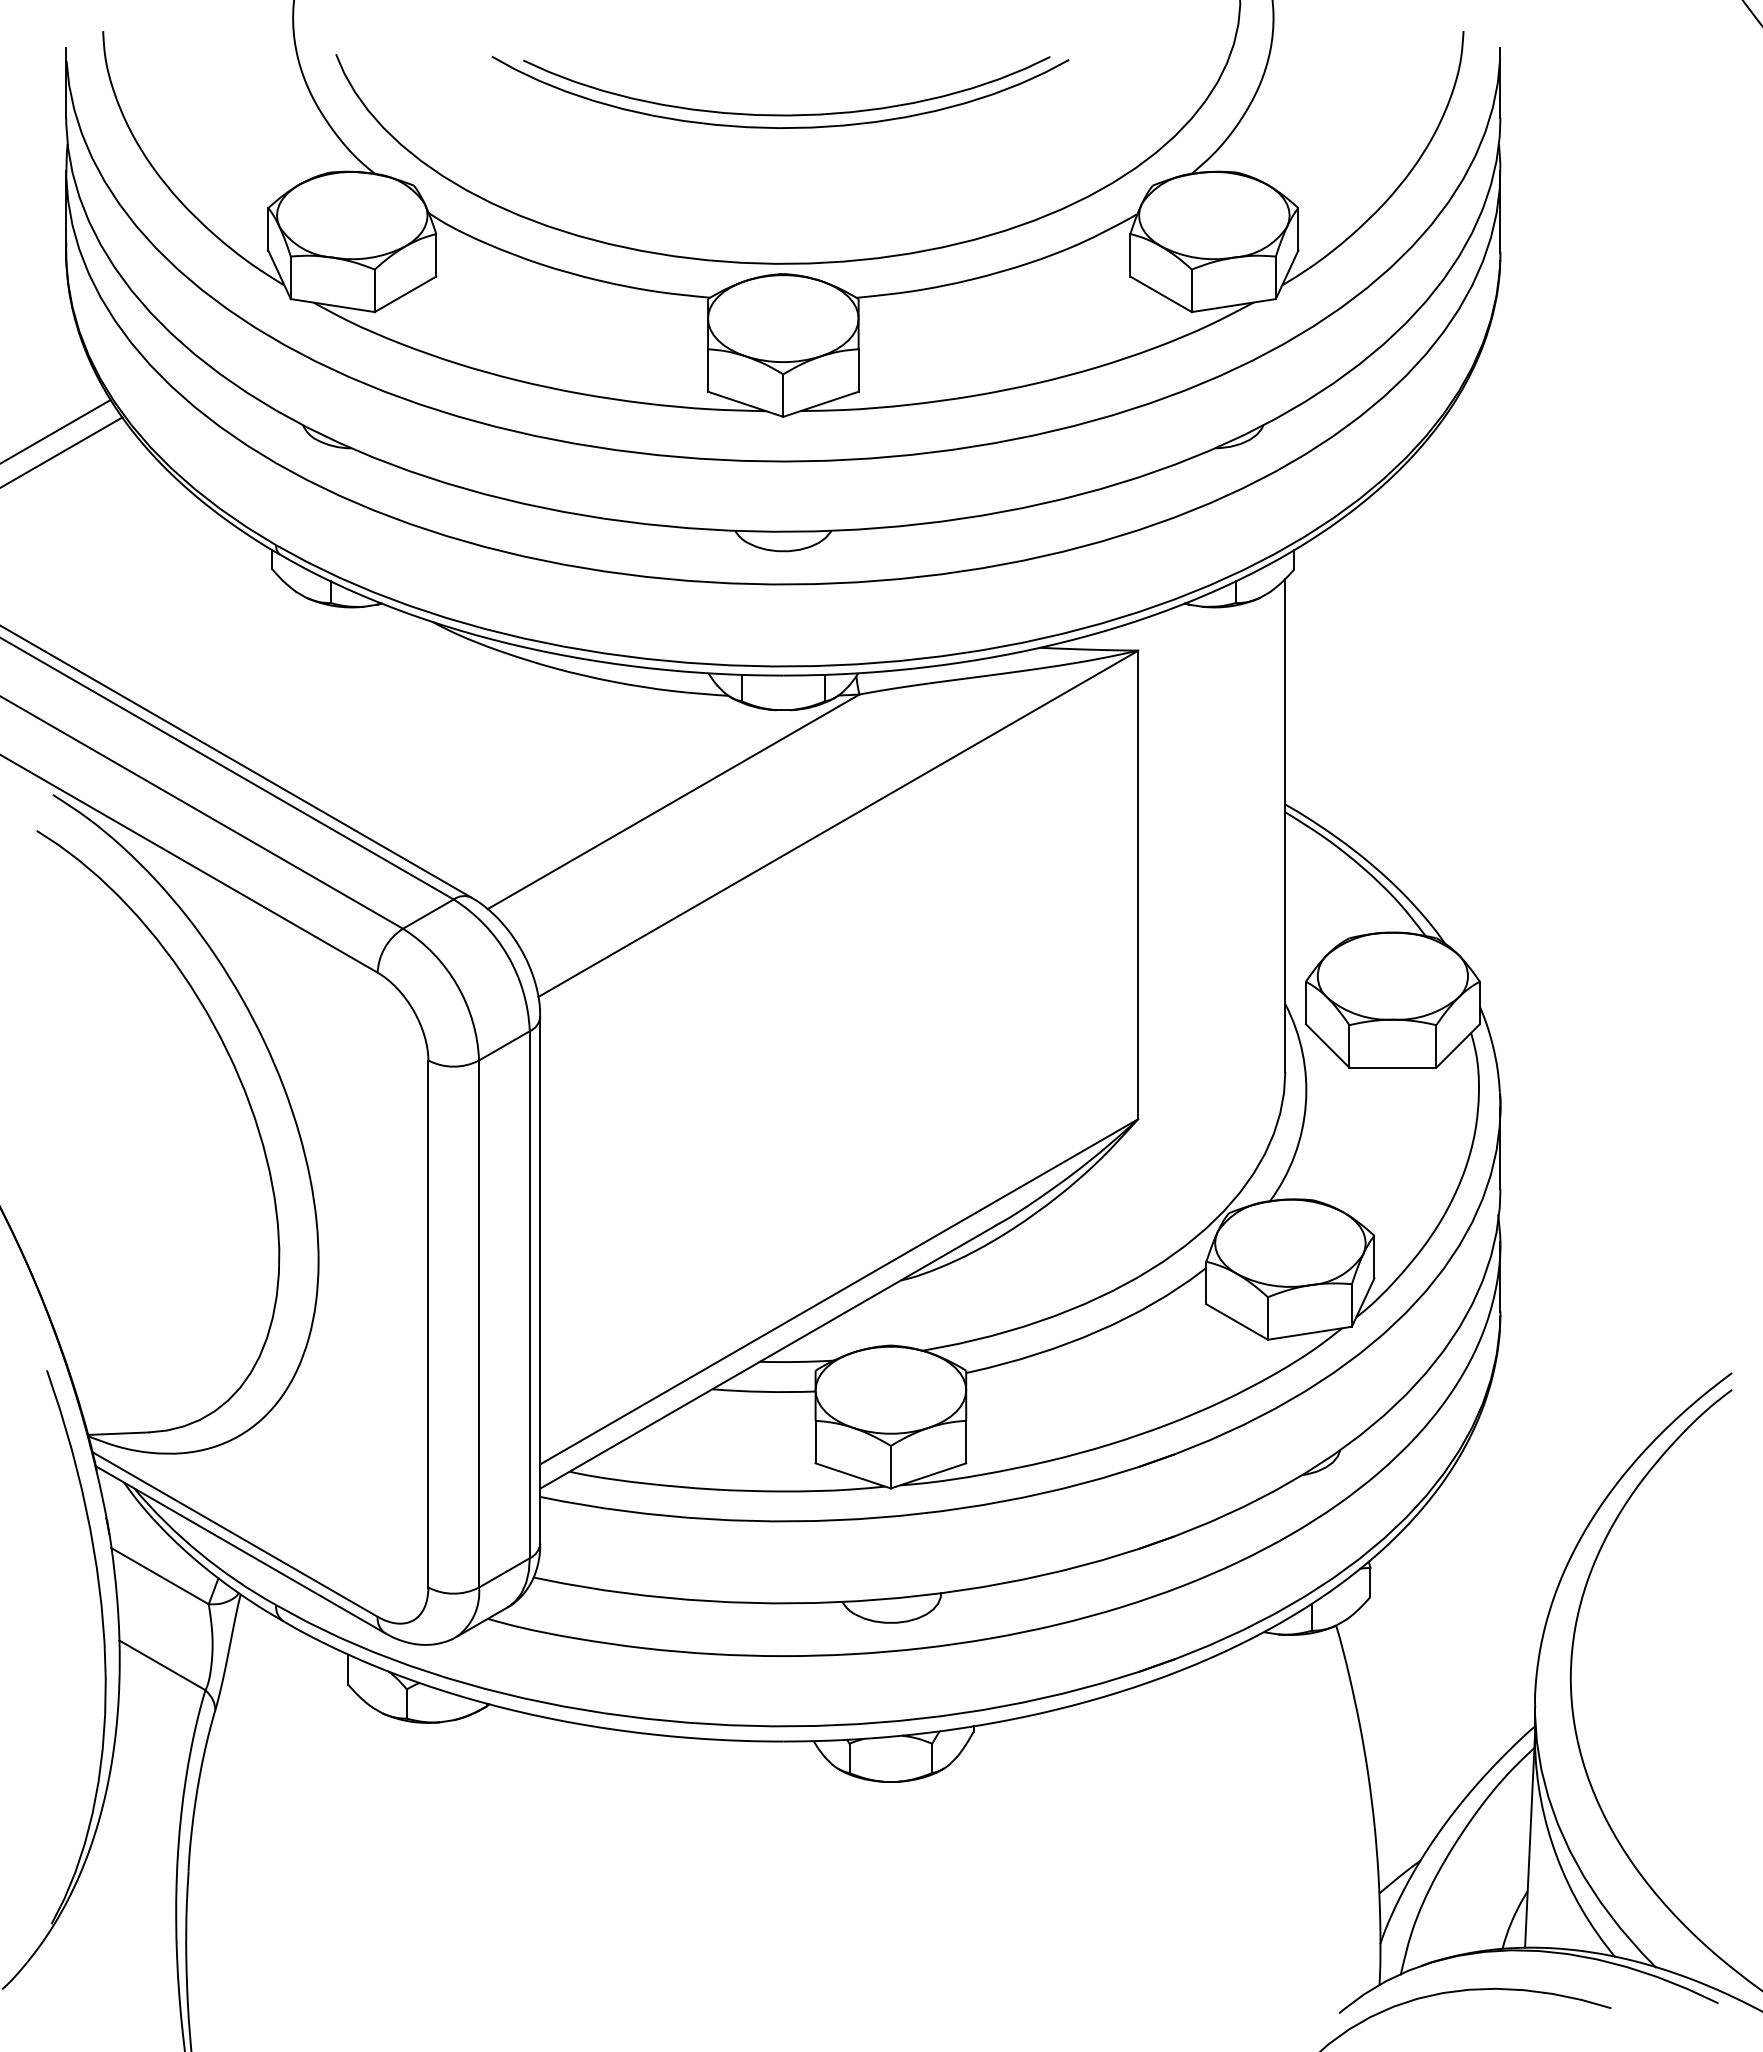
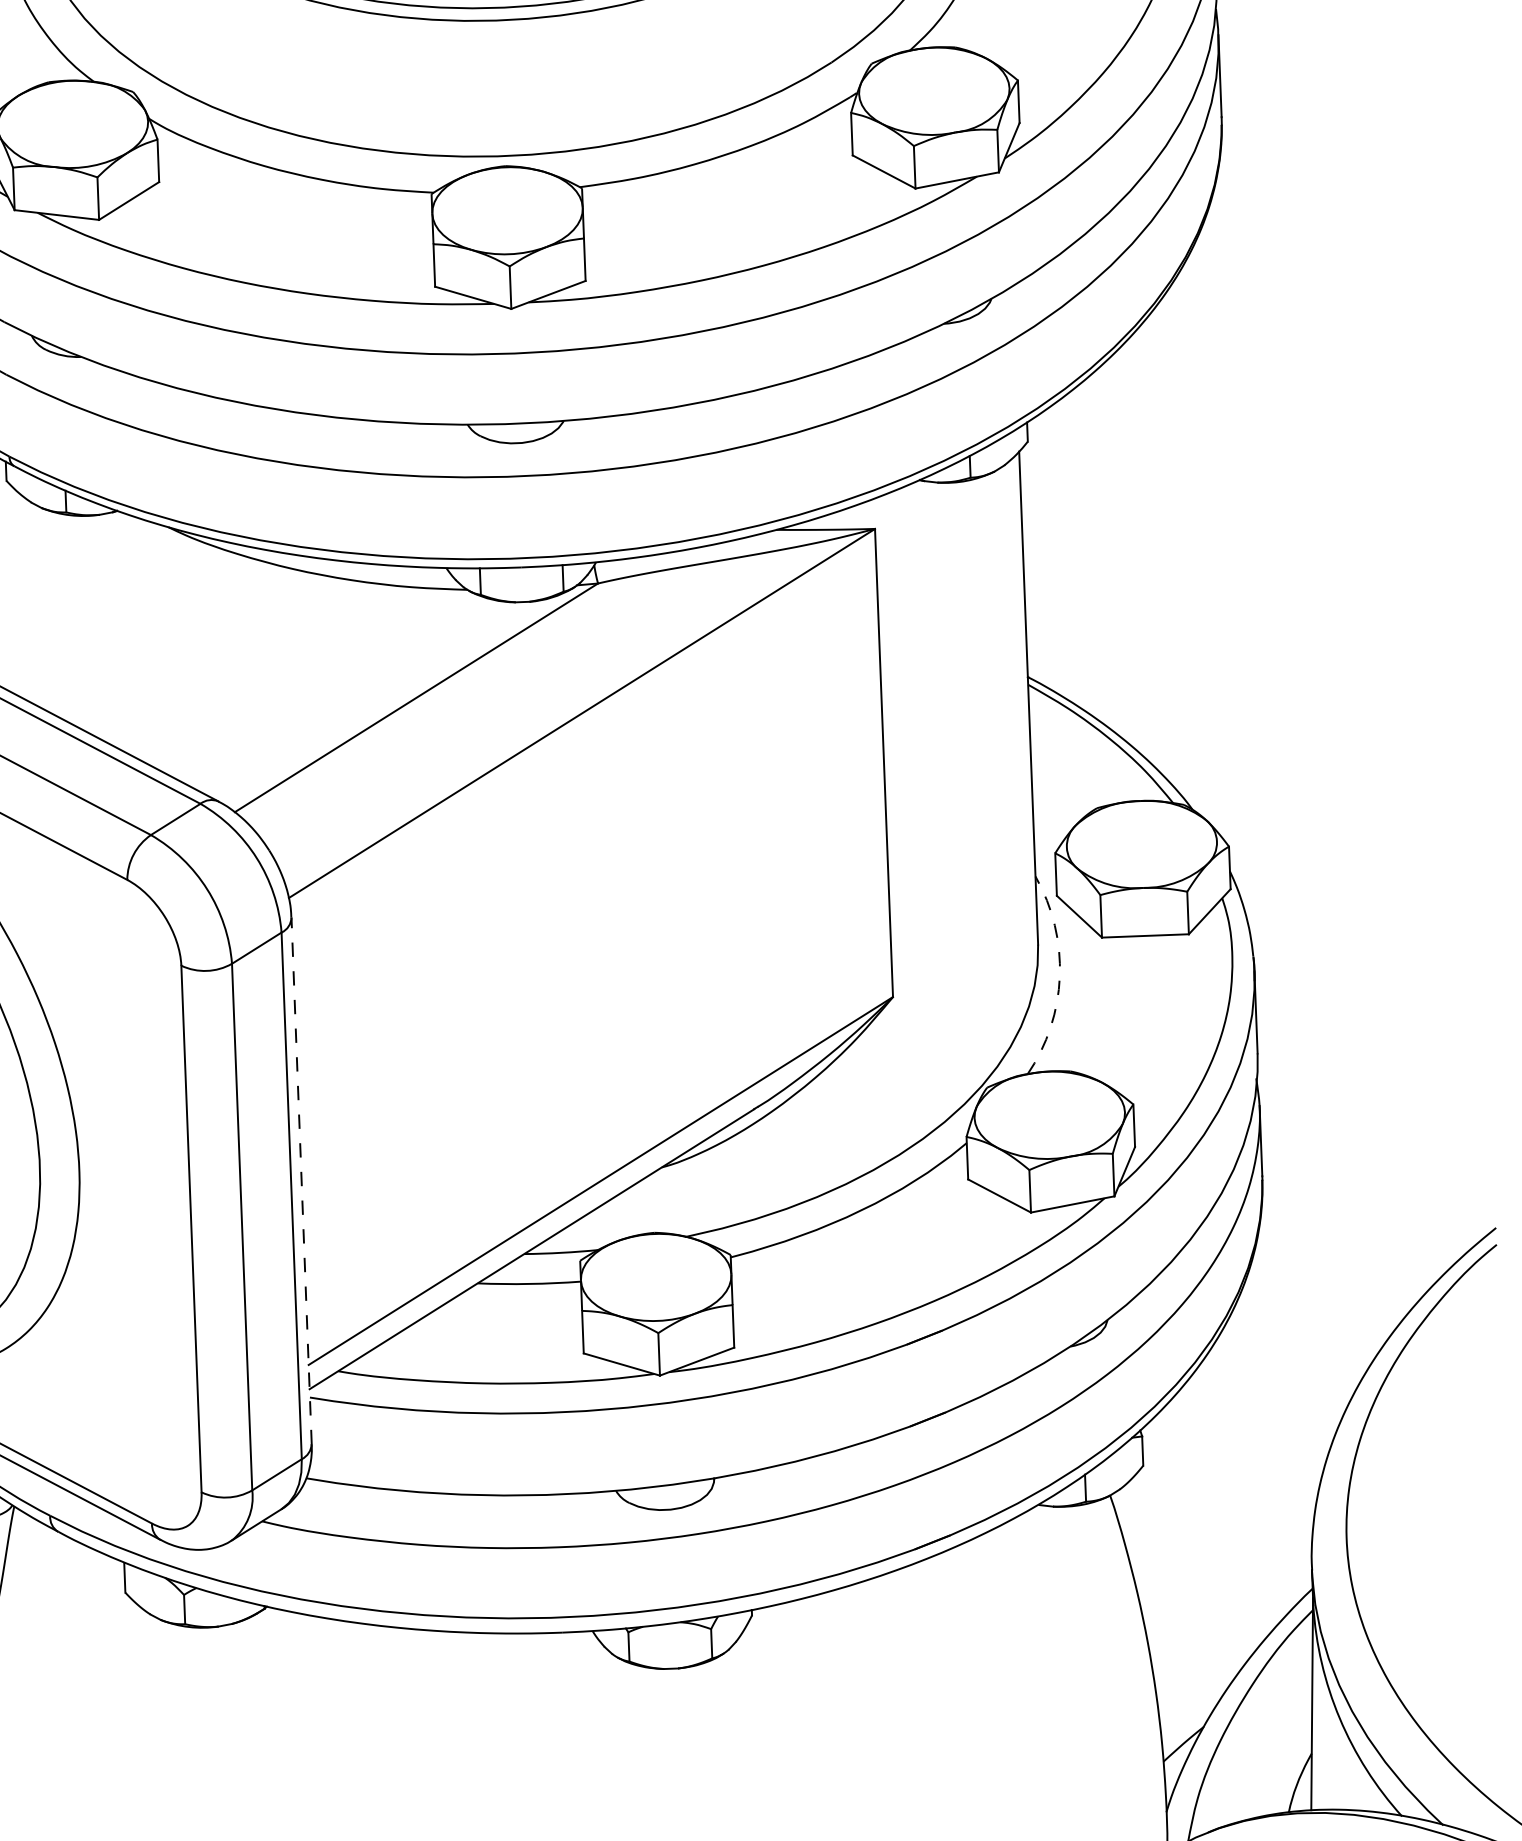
arc: (1305, 1105) -> (1059, 977), solid -> dashed
line: (540, 1280) -> (301, 1181), solid -> dashed

